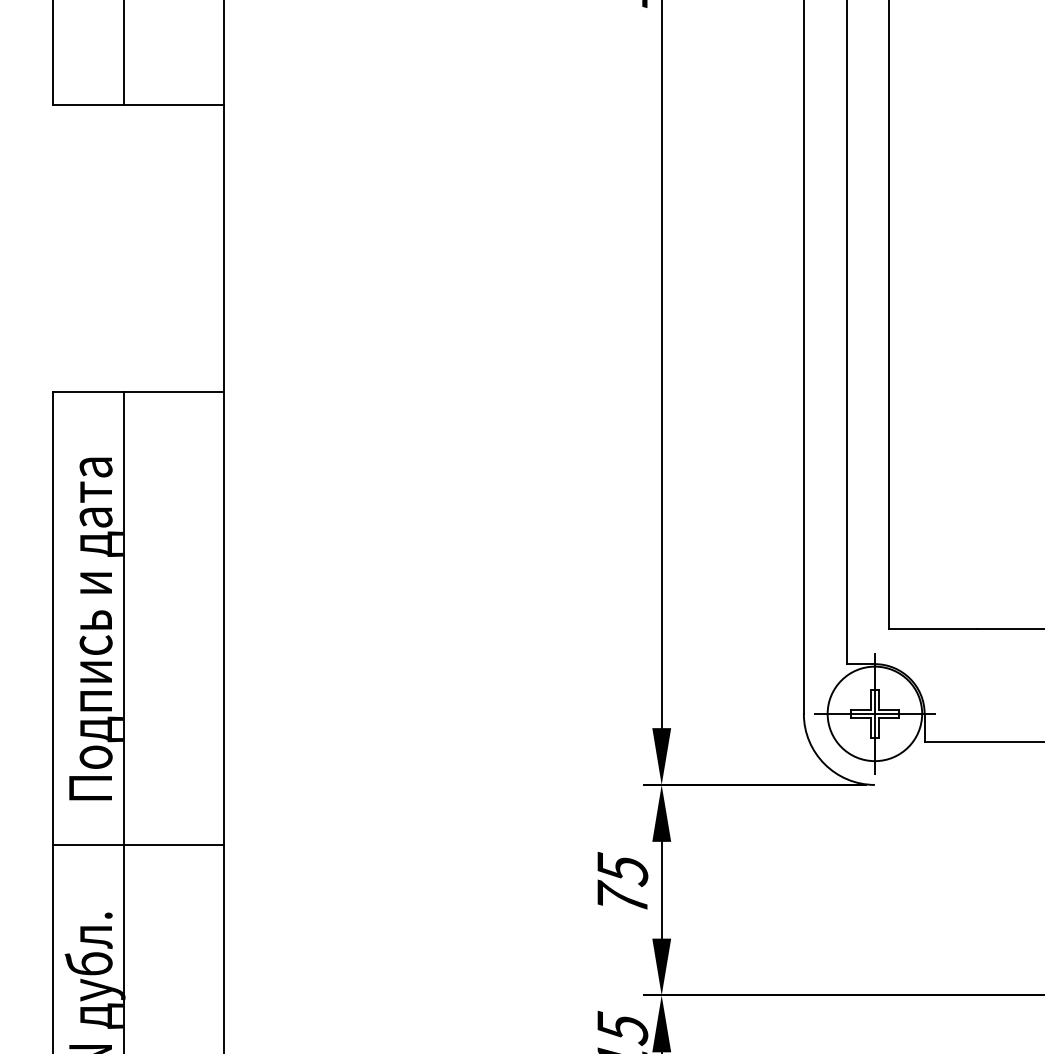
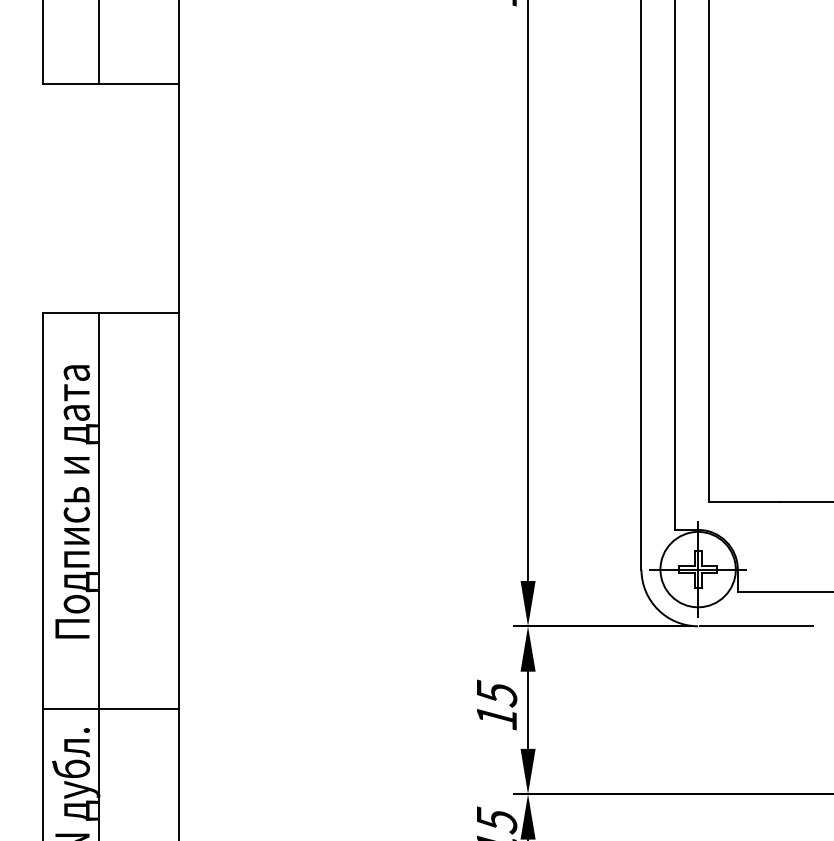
line: (948, 785) -> (756, 626), added
line: (138, 845) -> (110, 709), moved
text: (622, 896) -> (496, 715), 75 -> 15

